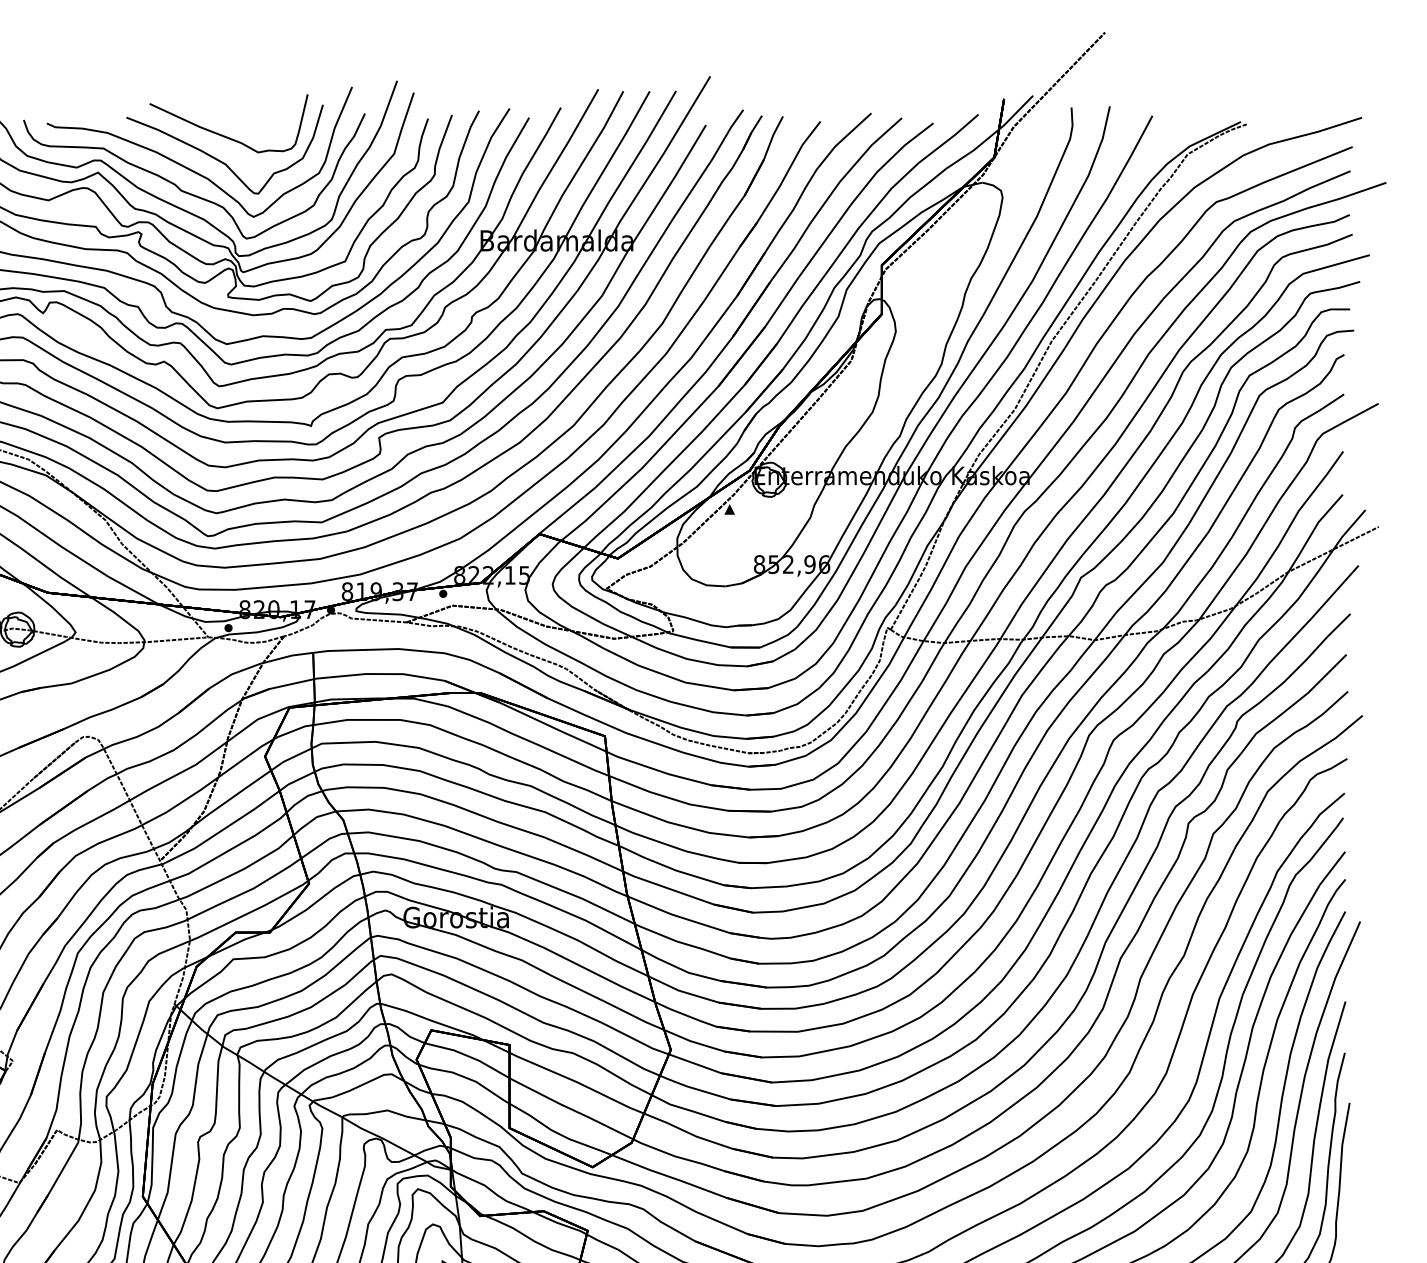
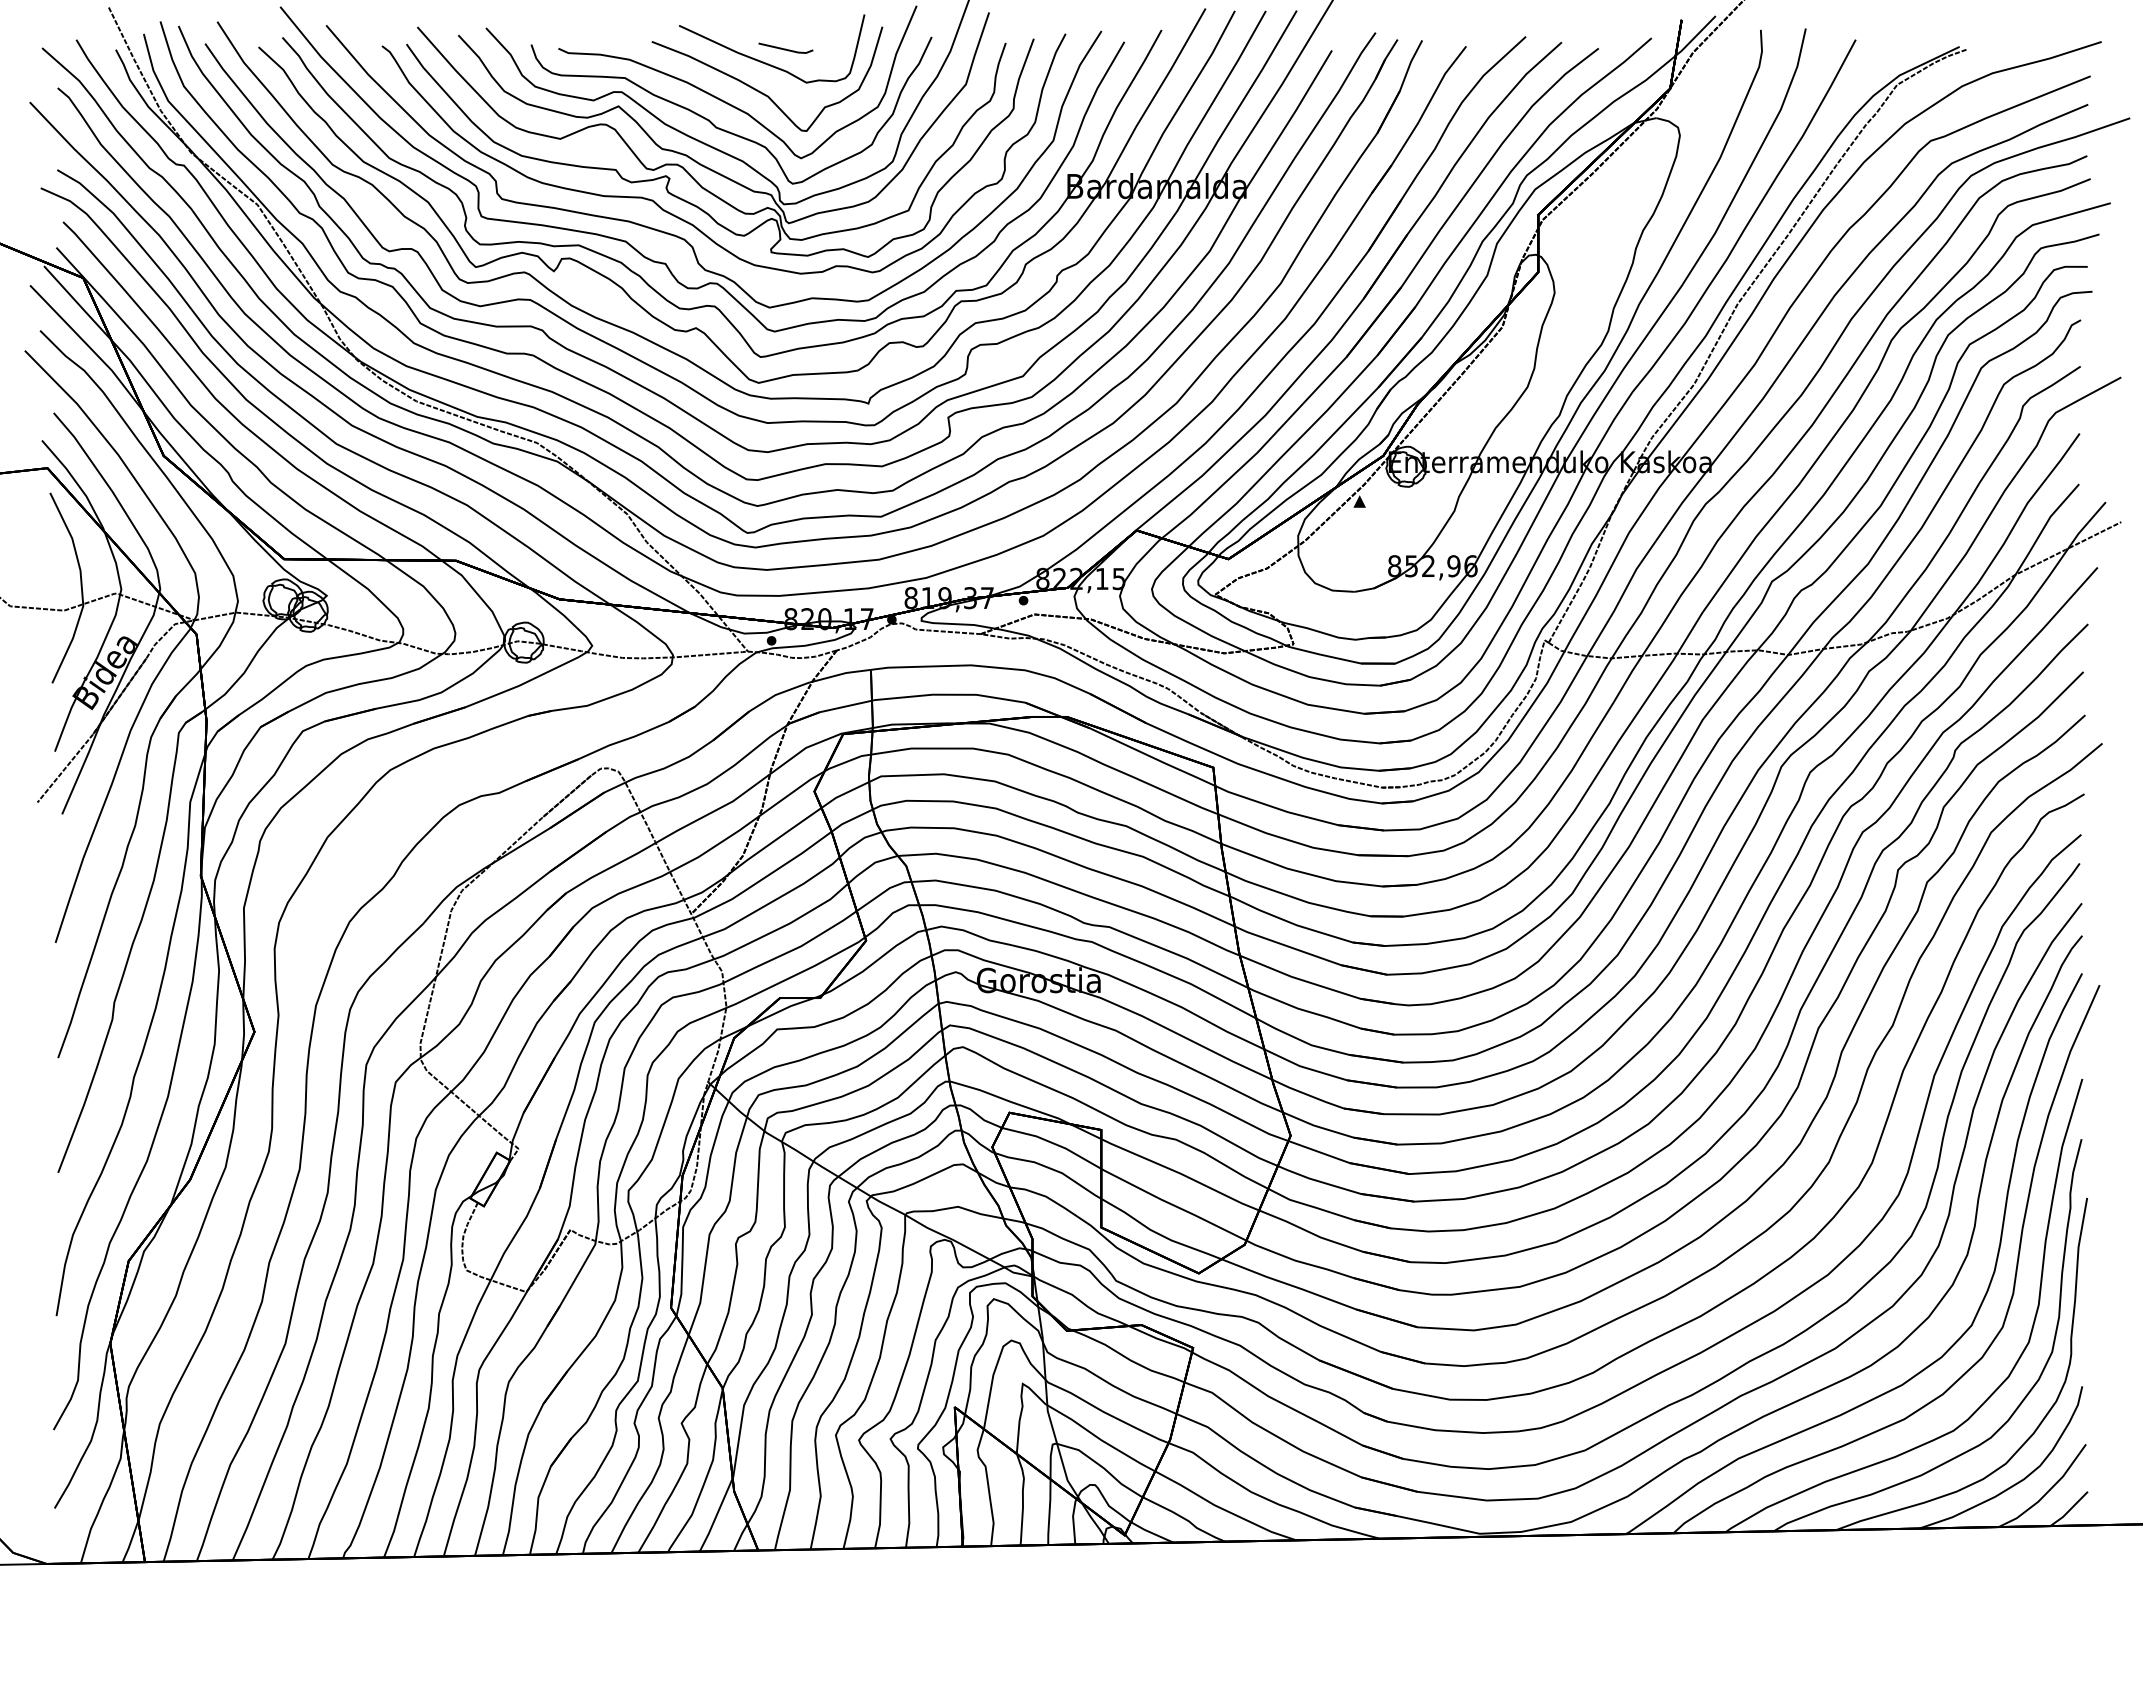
line: (240, 123) -> (785, 48), added

